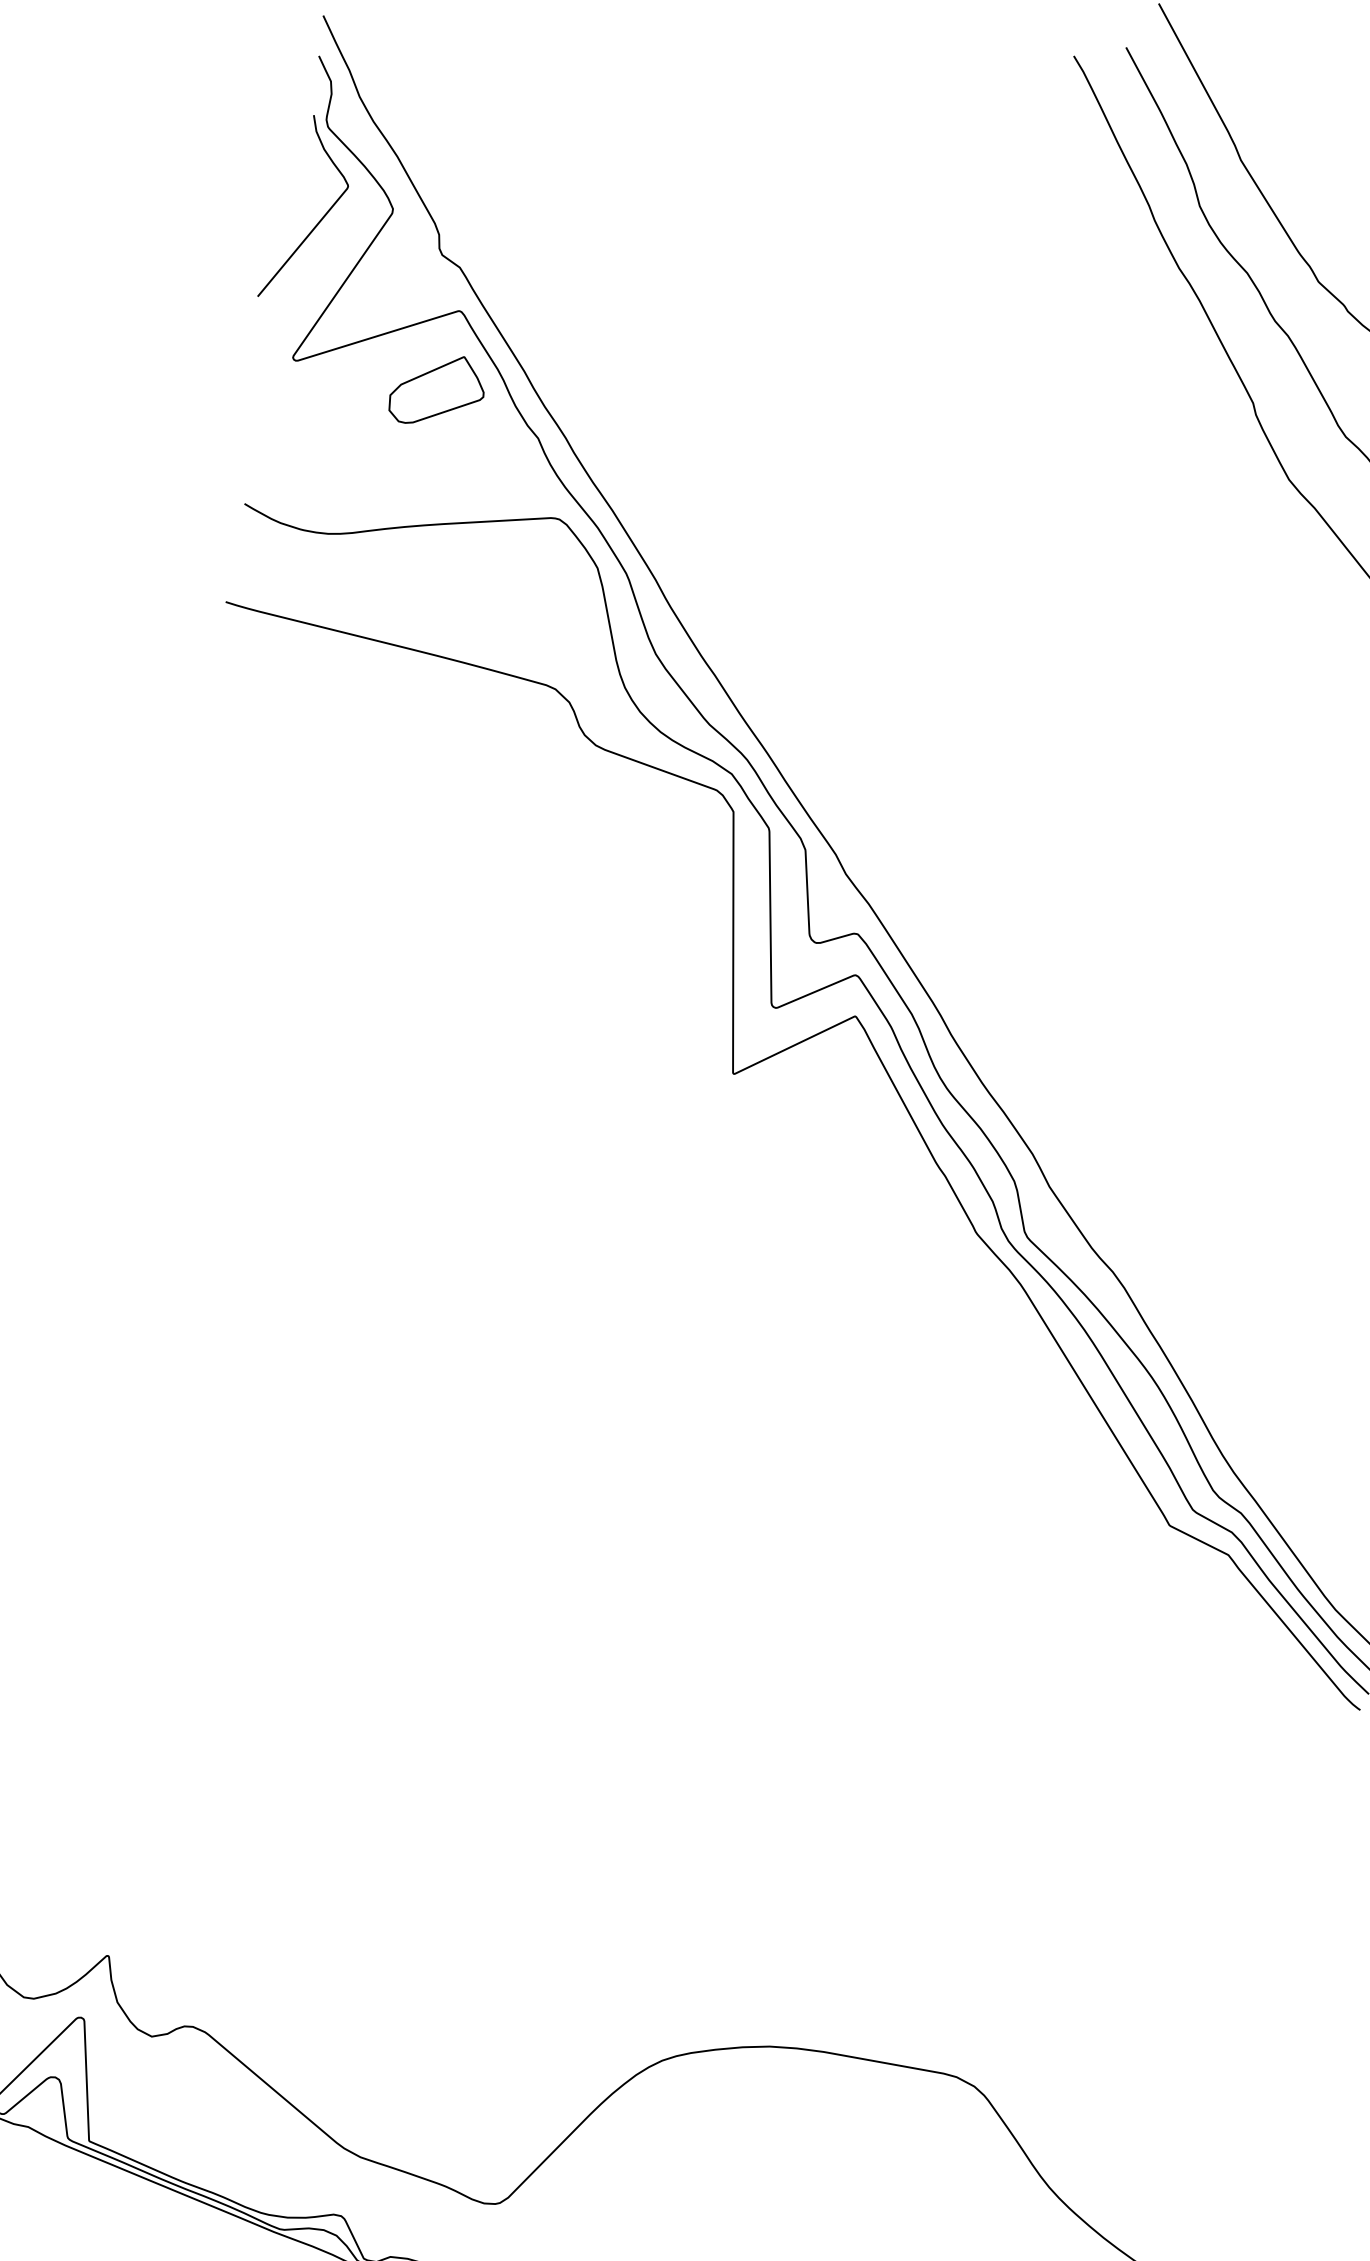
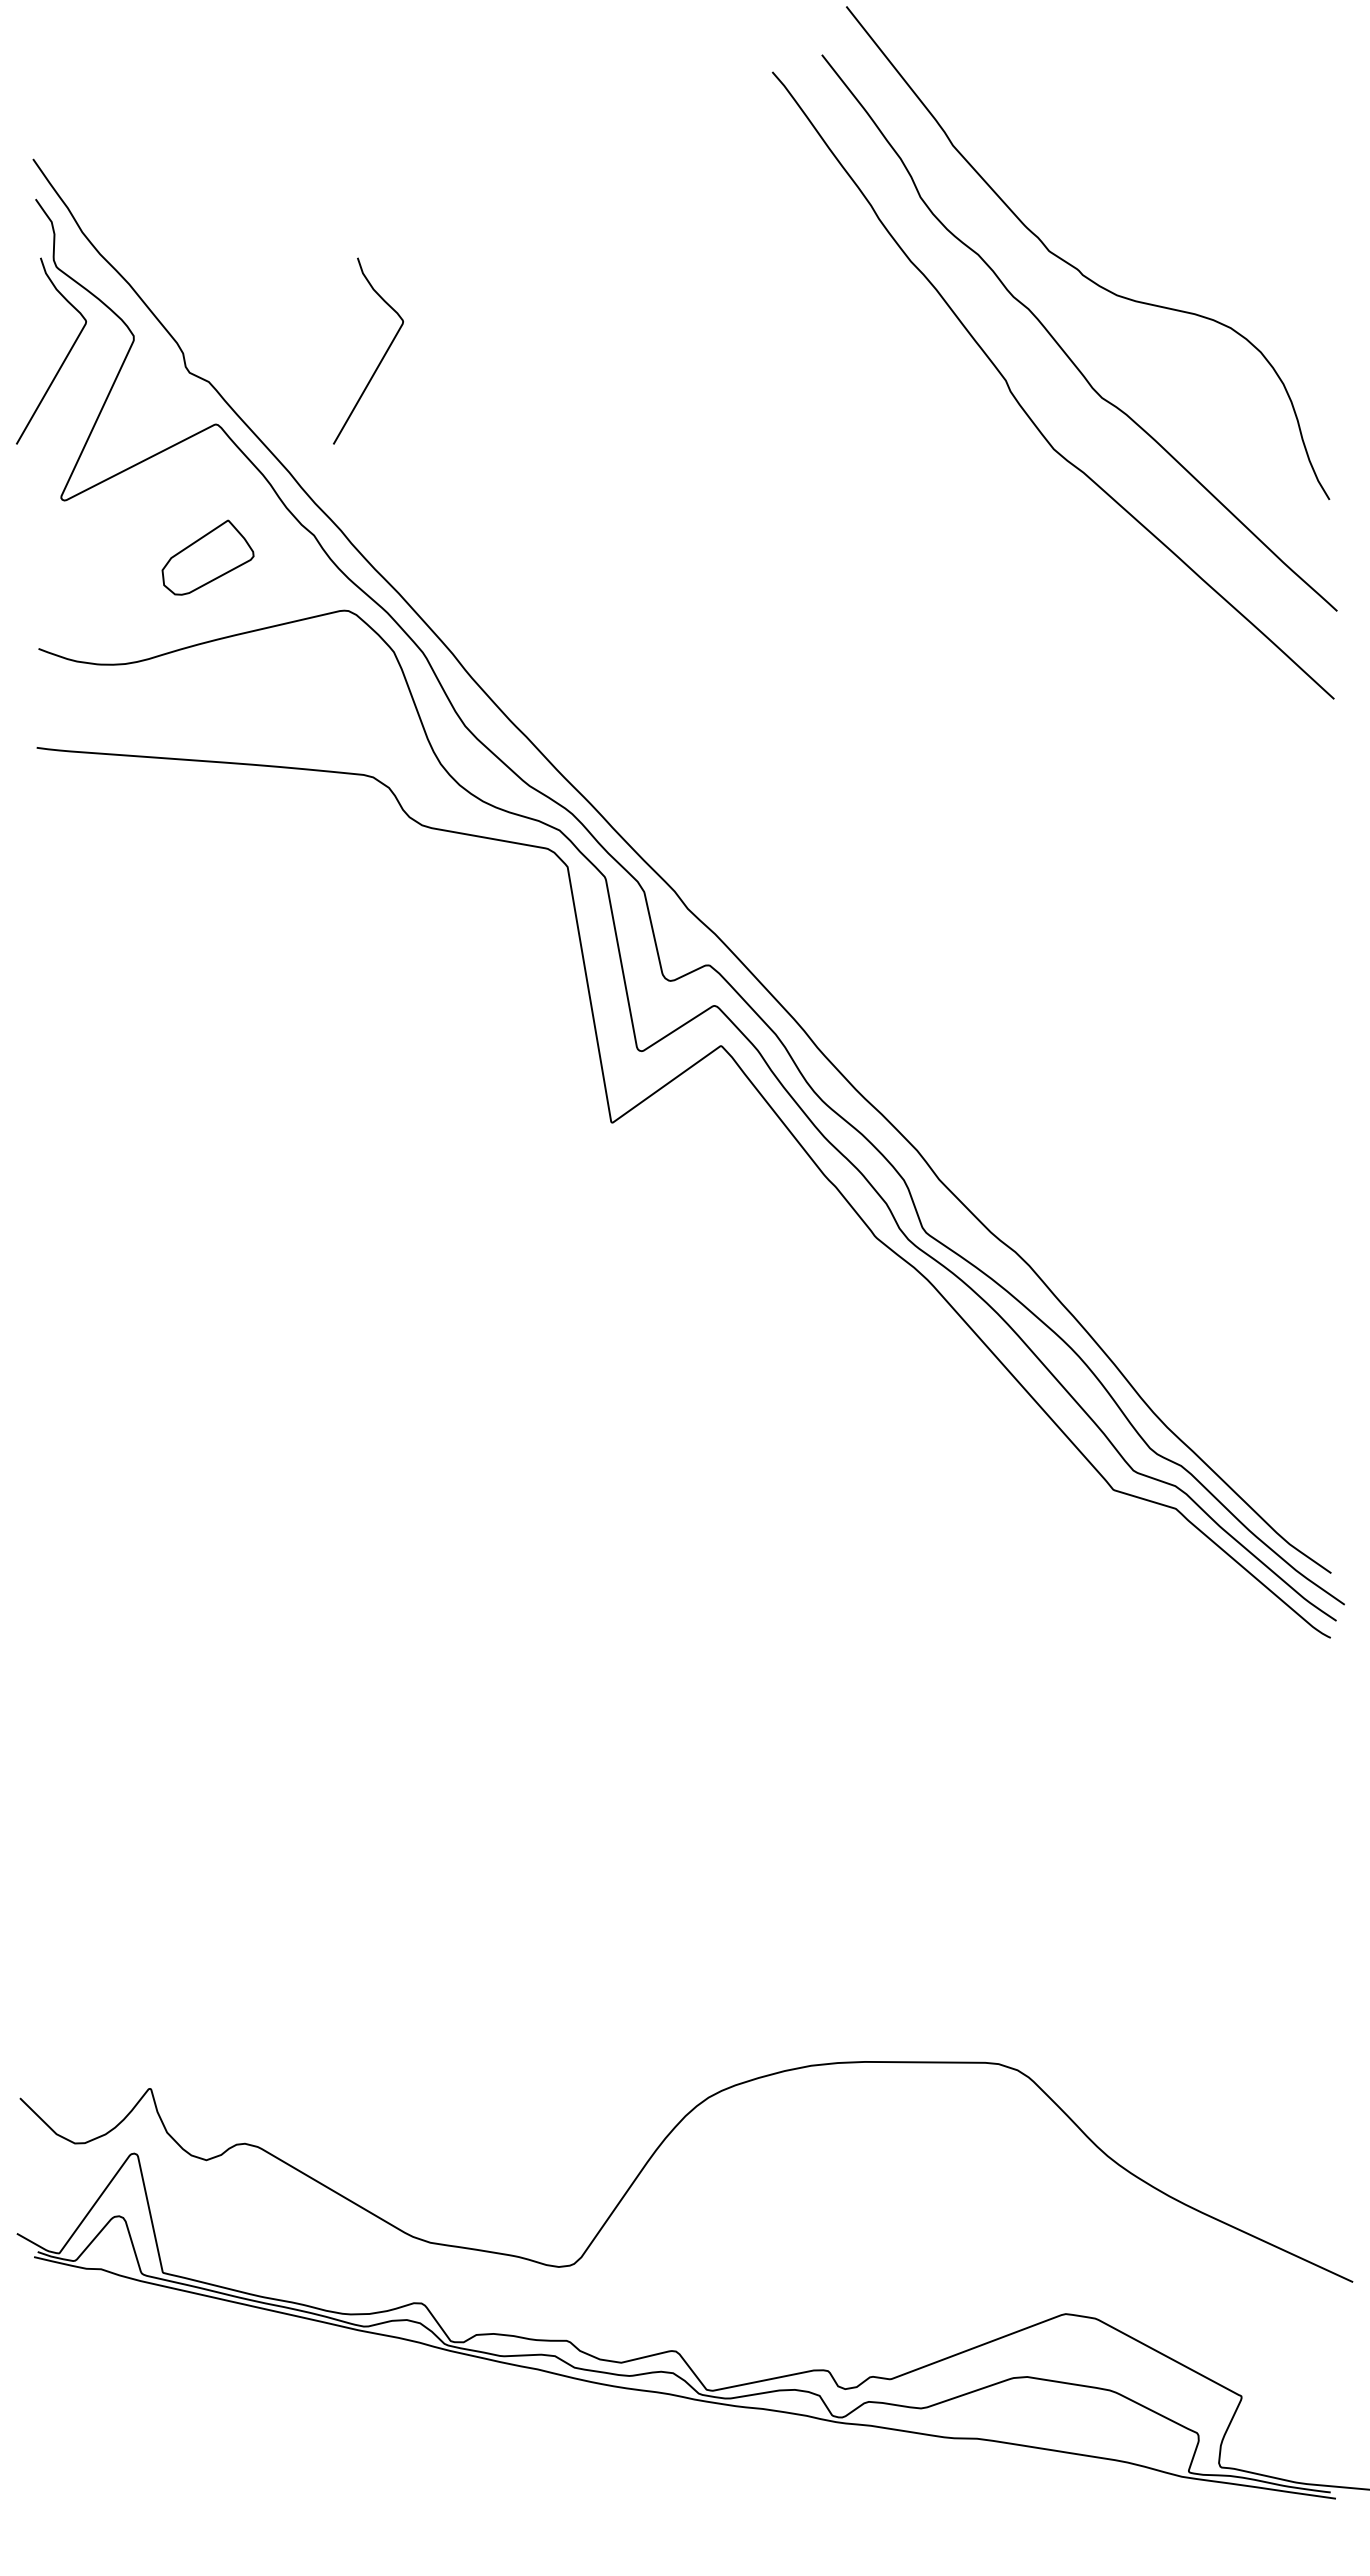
curve: (635, 273) -> (381, 358), added
part: (437, 390) -> (207, 557), moved

